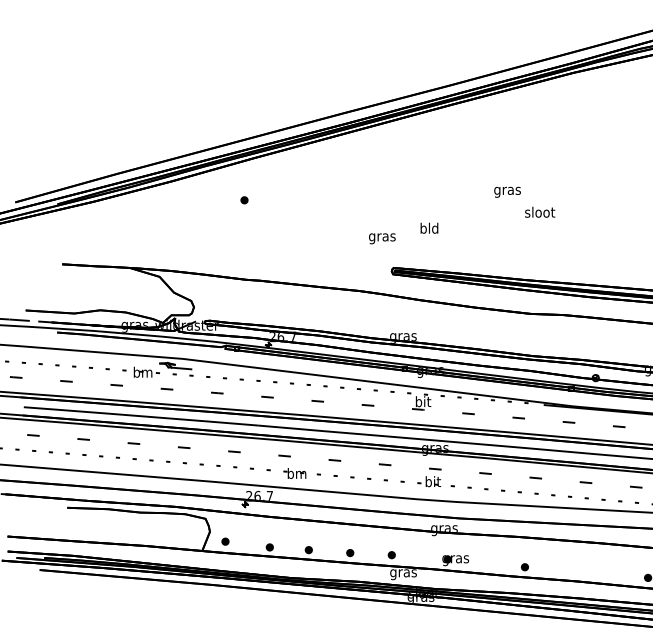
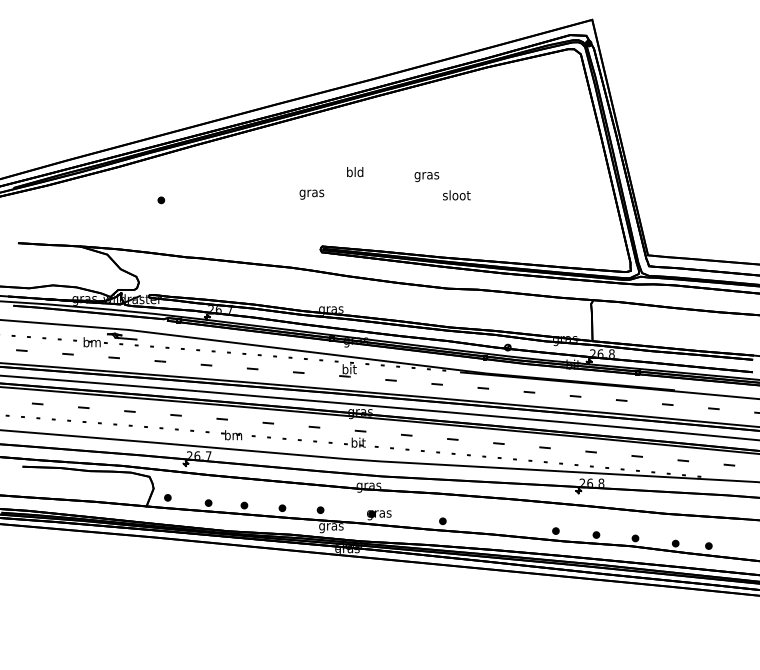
part: (244, 200) -> (161, 200), moved
text: (429, 228) -> (355, 172), moved
text: (381, 238) -> (311, 194), moved

